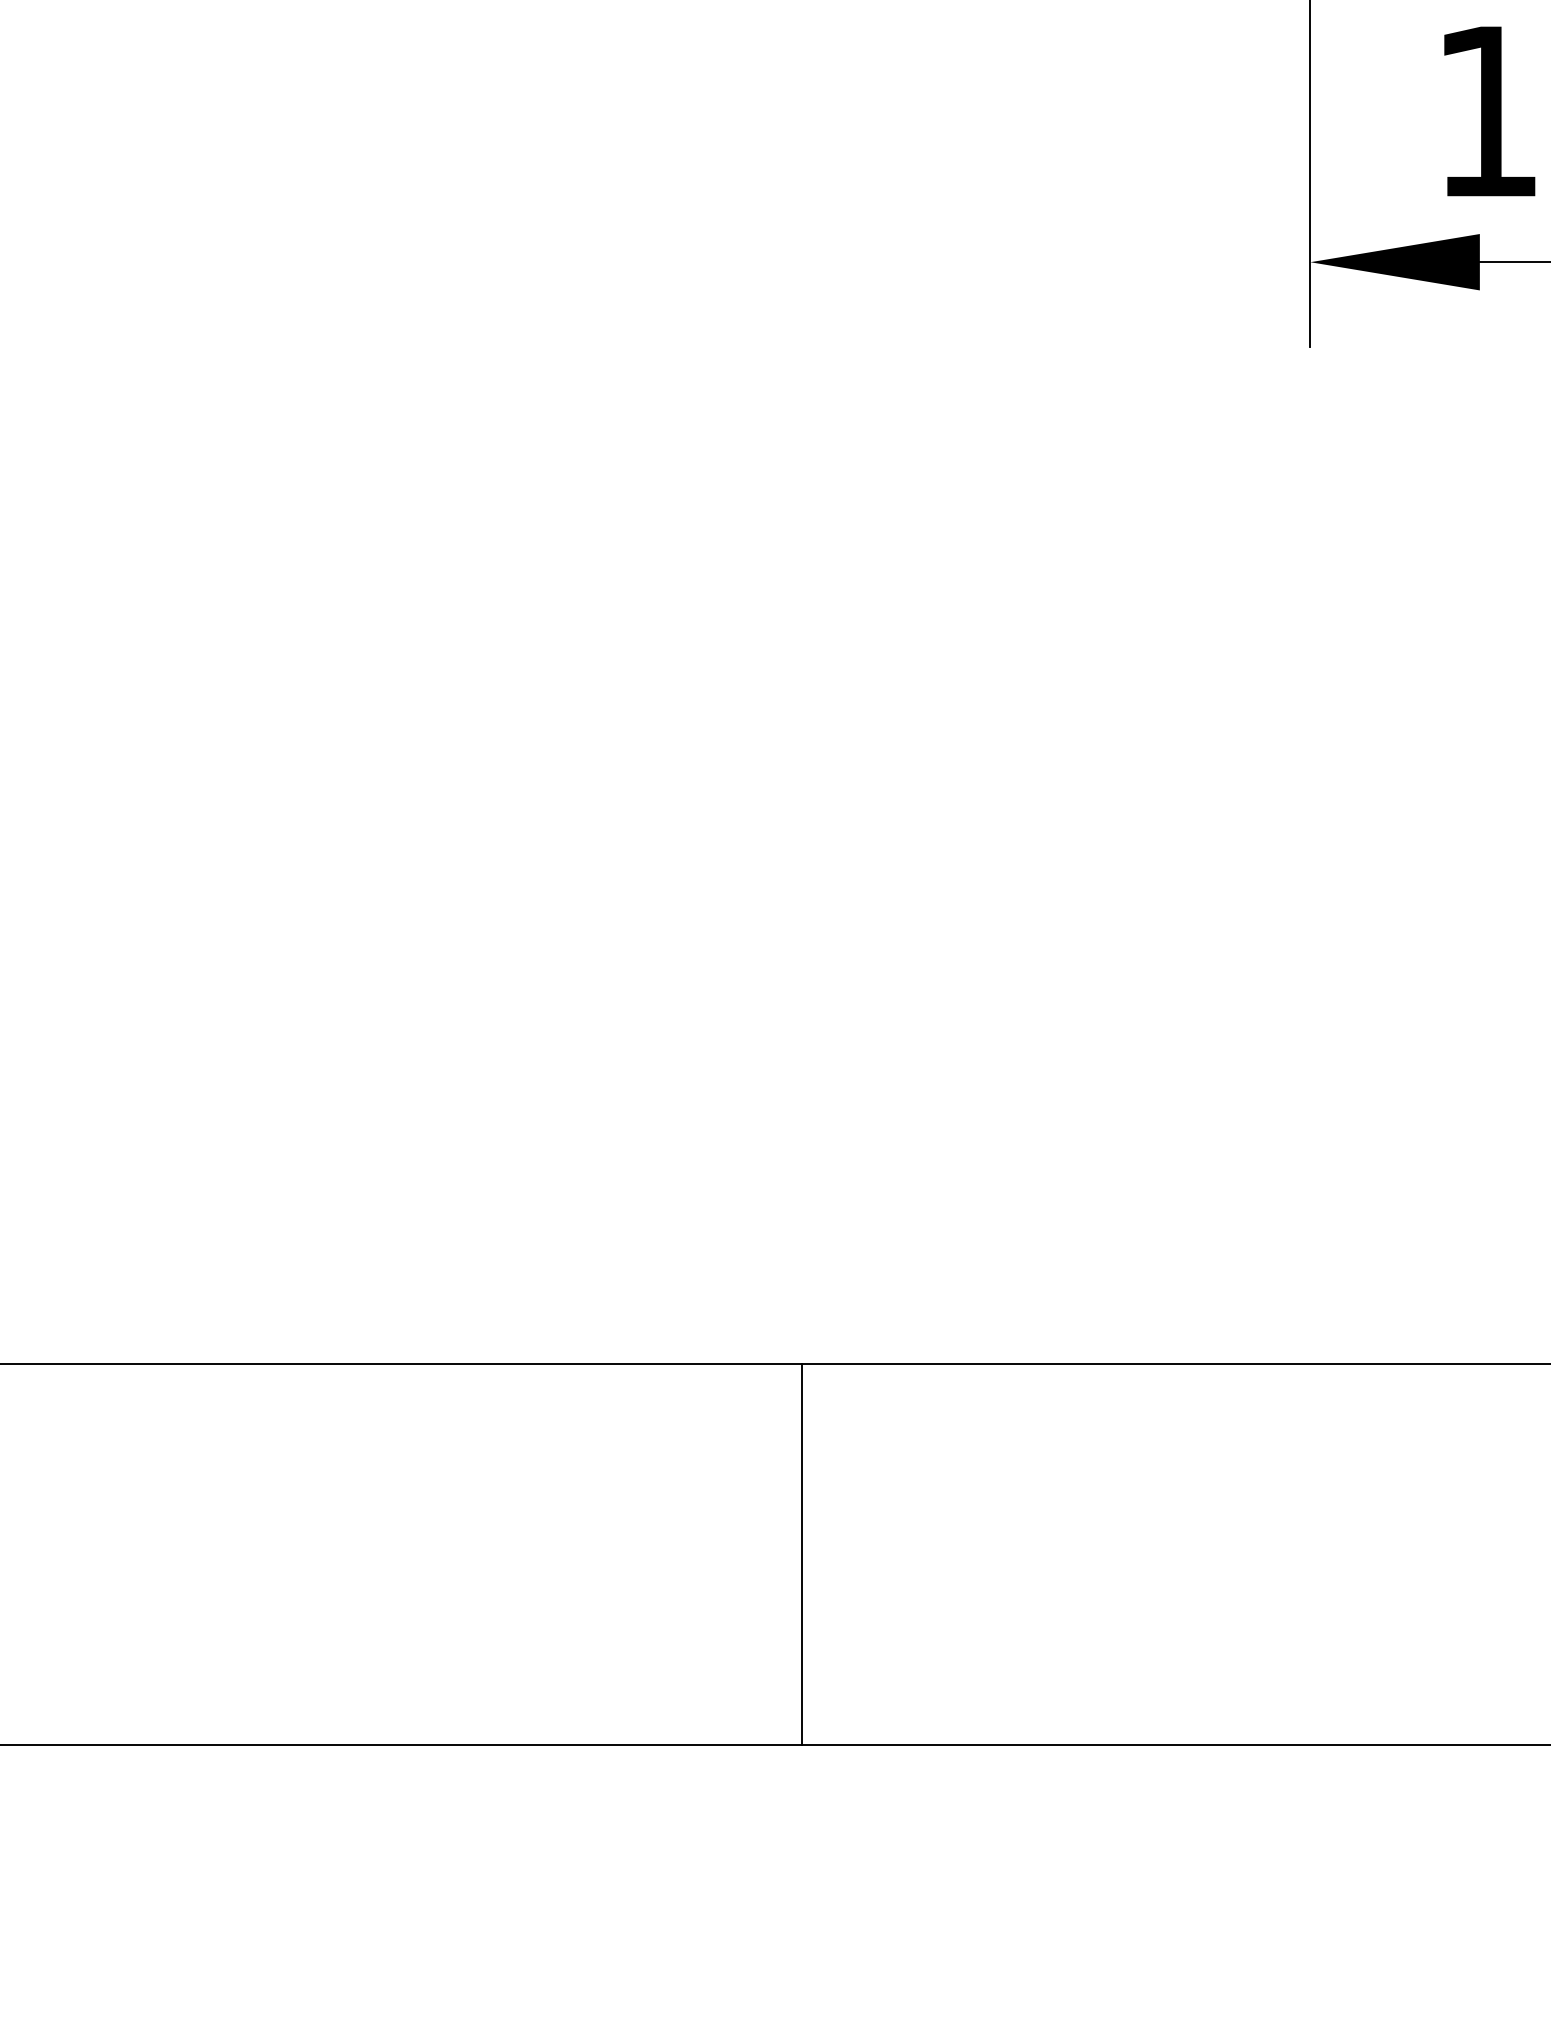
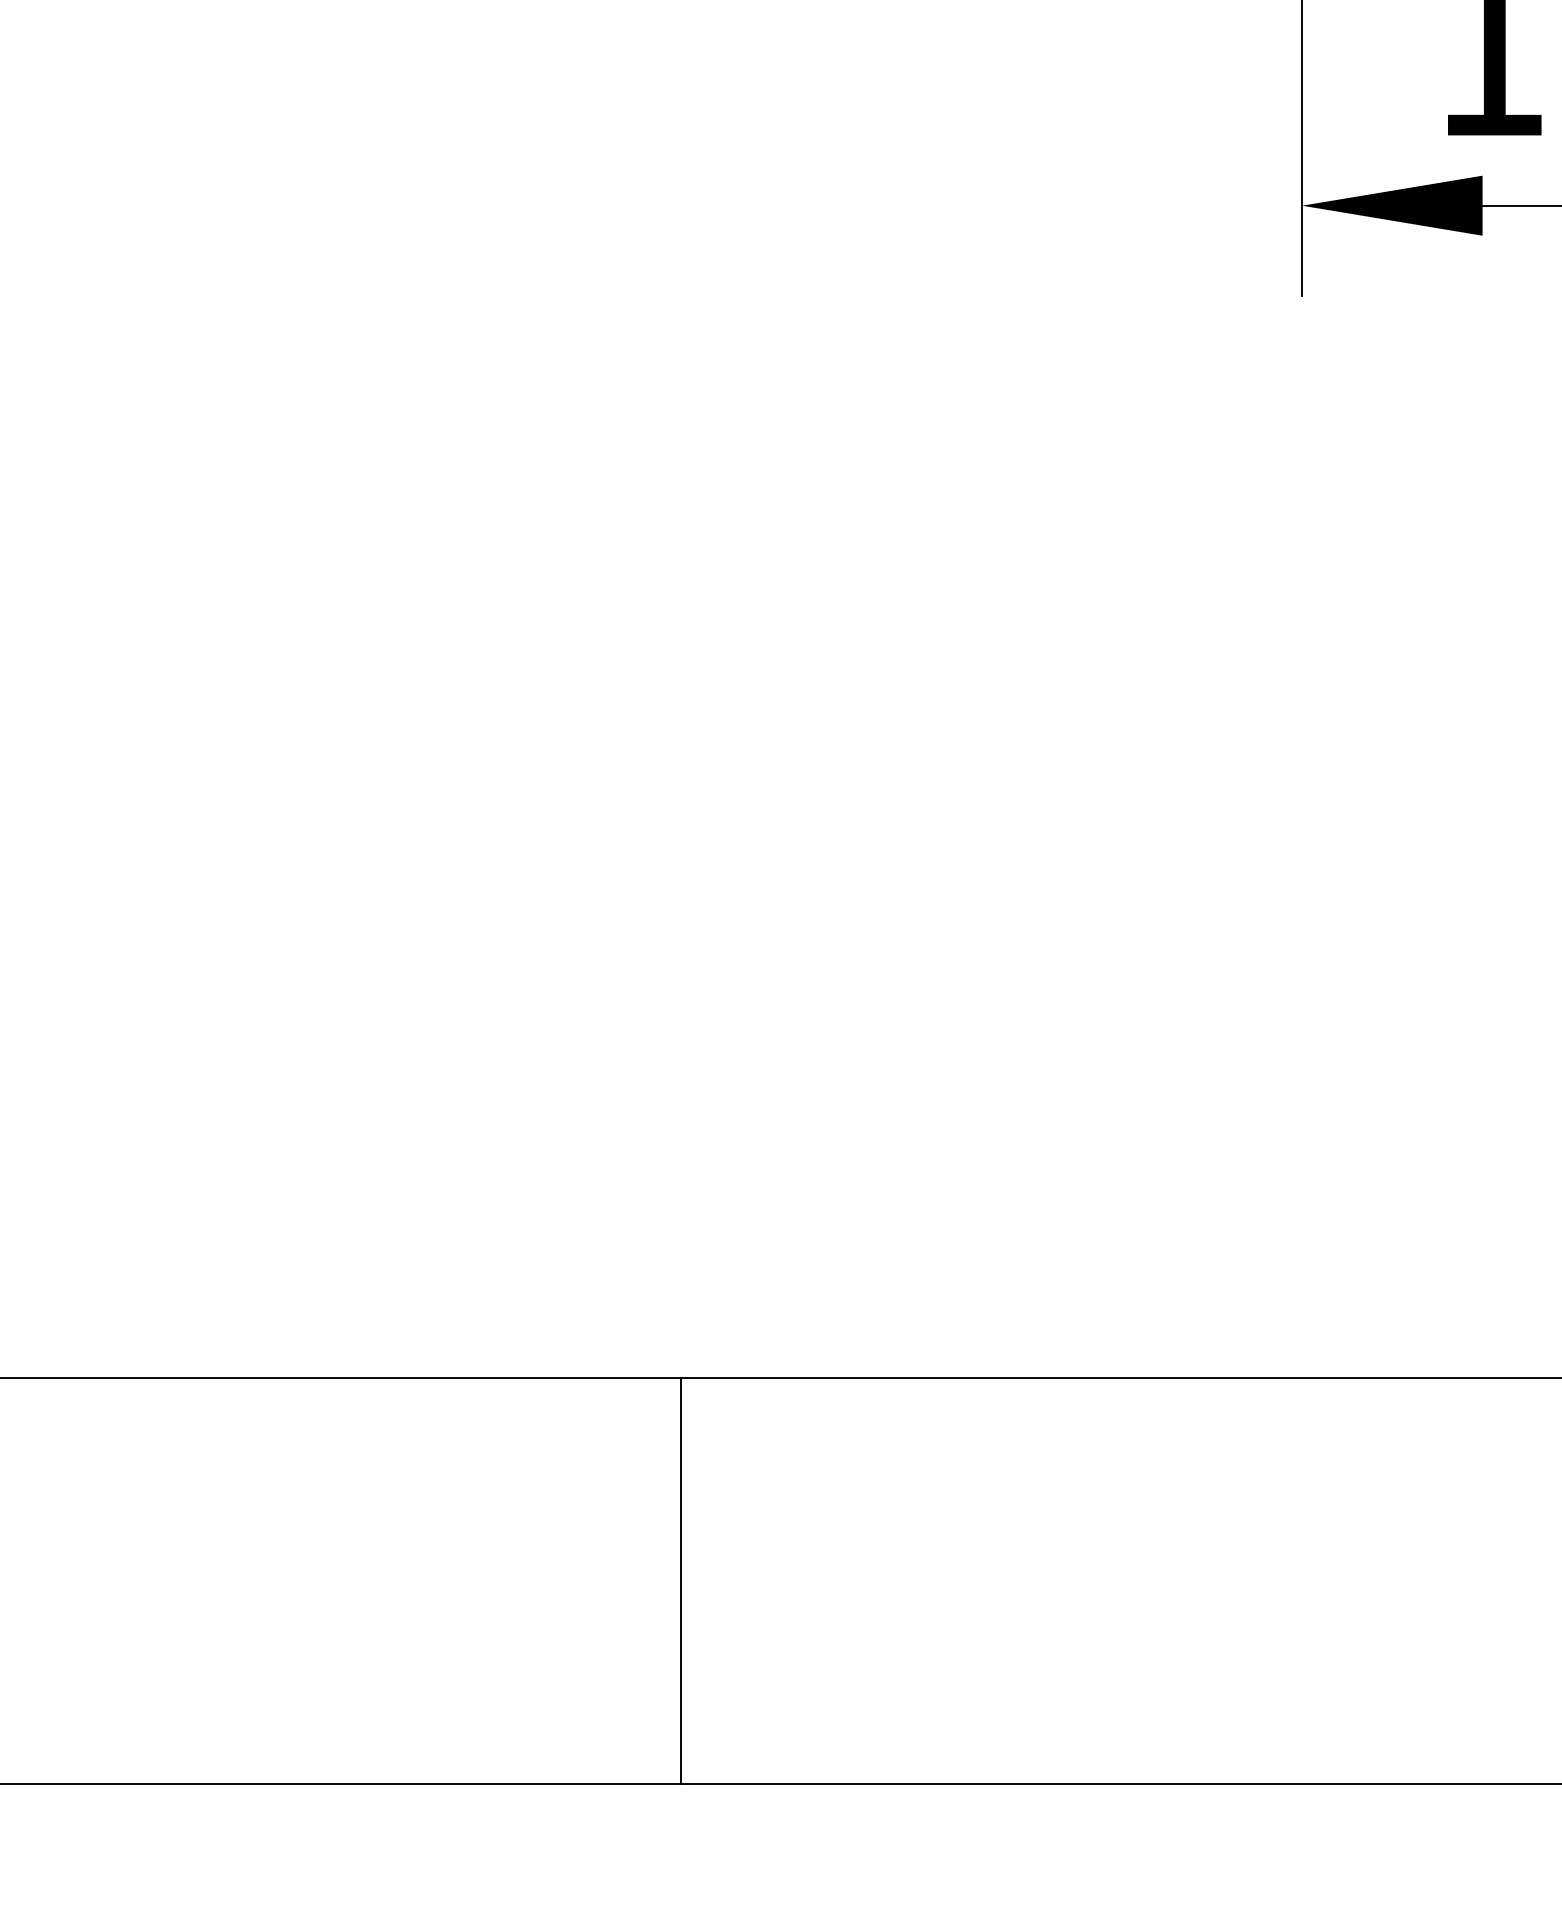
line: (802, 1553) -> (681, 1580), moved

